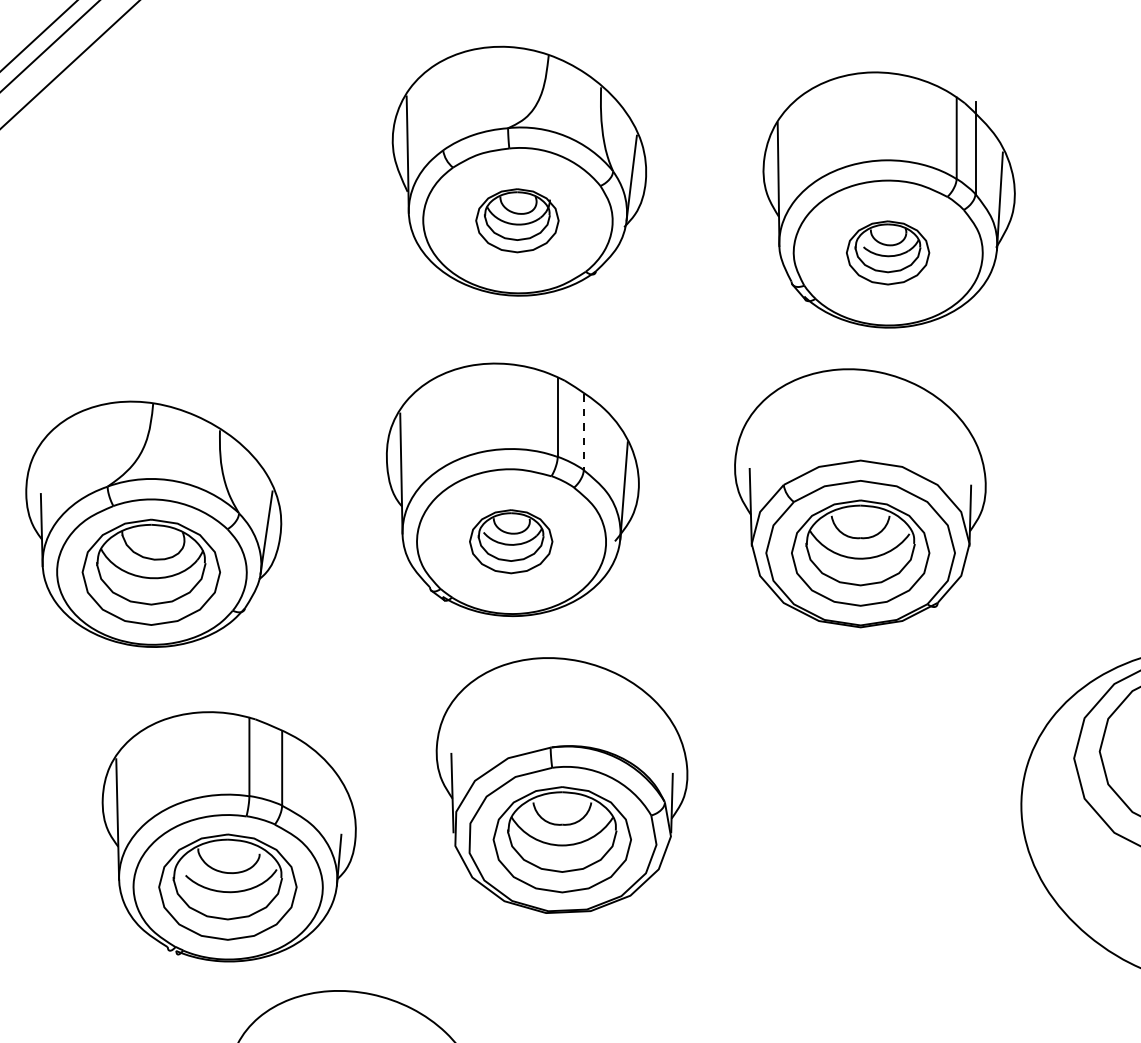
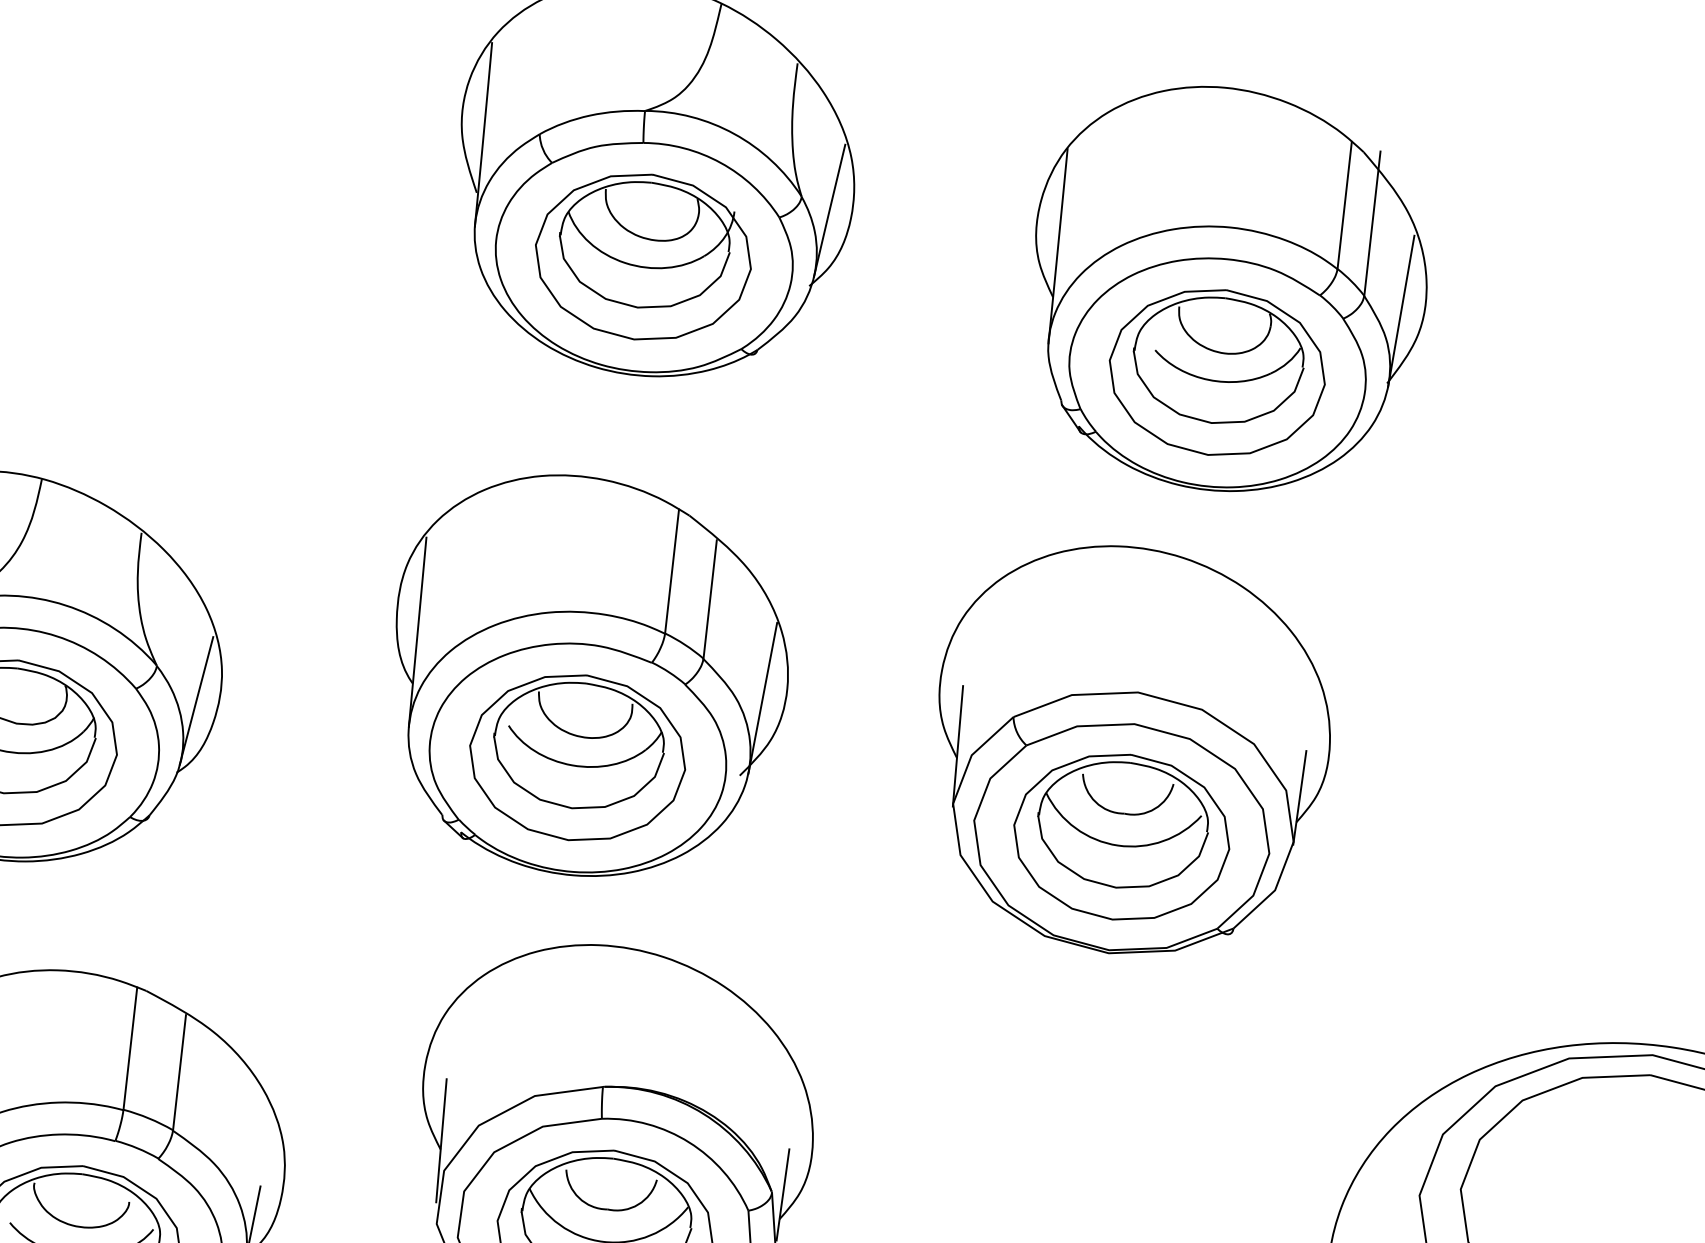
part: (517, 220) -> (643, 256), size x1.67
part: (887, 252) -> (1216, 371), size x1.67
line: (583, 432) -> (709, 599), dashed -> solid
part: (510, 541) -> (576, 757), size x1.67

